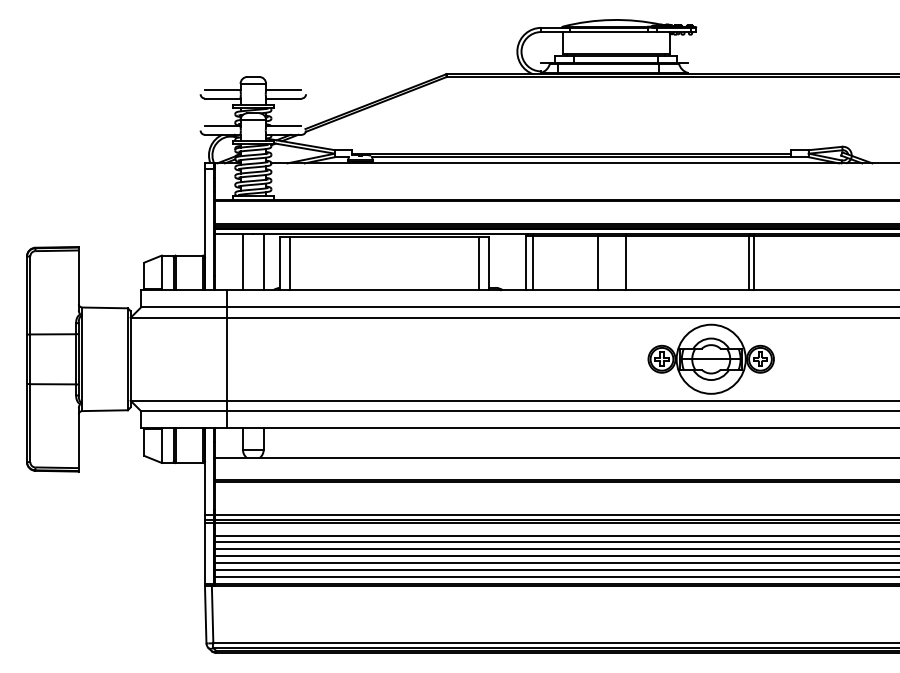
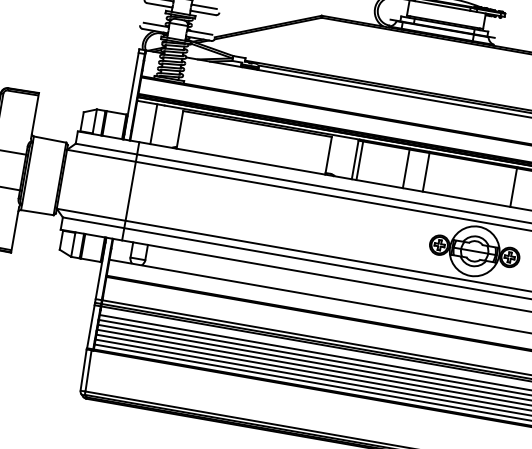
line: (263, 262) -> (168, 126), removed
line: (754, 262) -> (517, 187), removed
line: (290, 263) -> (187, 131), removed
line: (478, 263) -> (321, 154), removed

